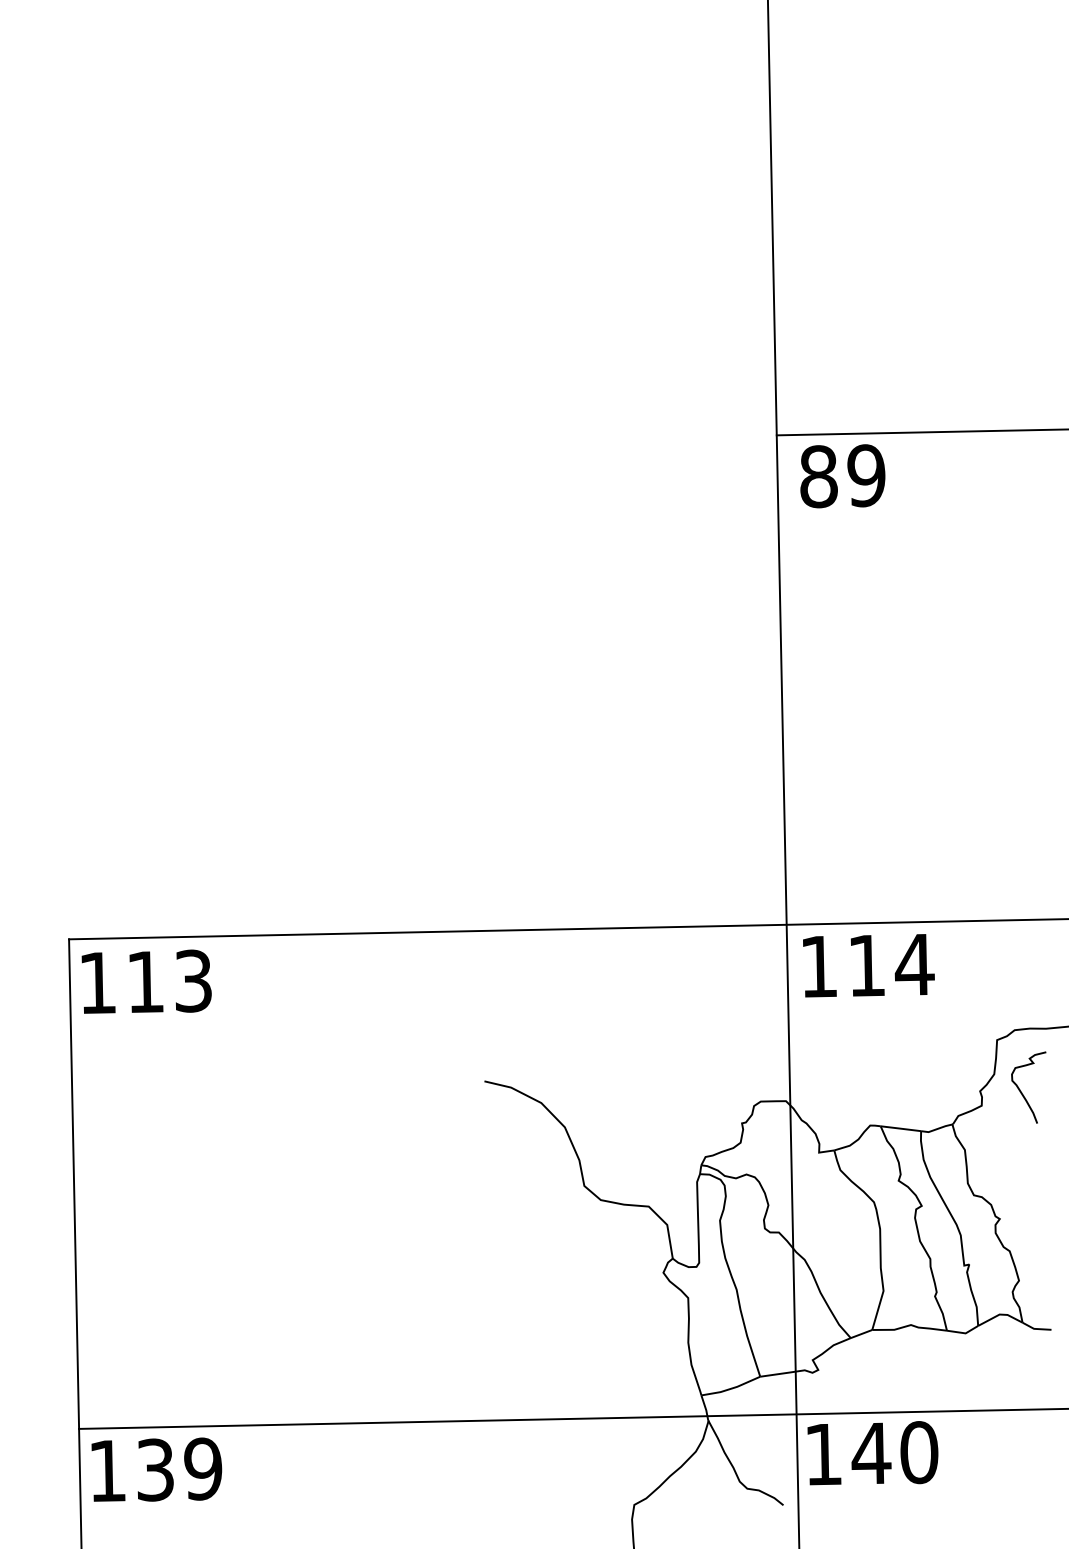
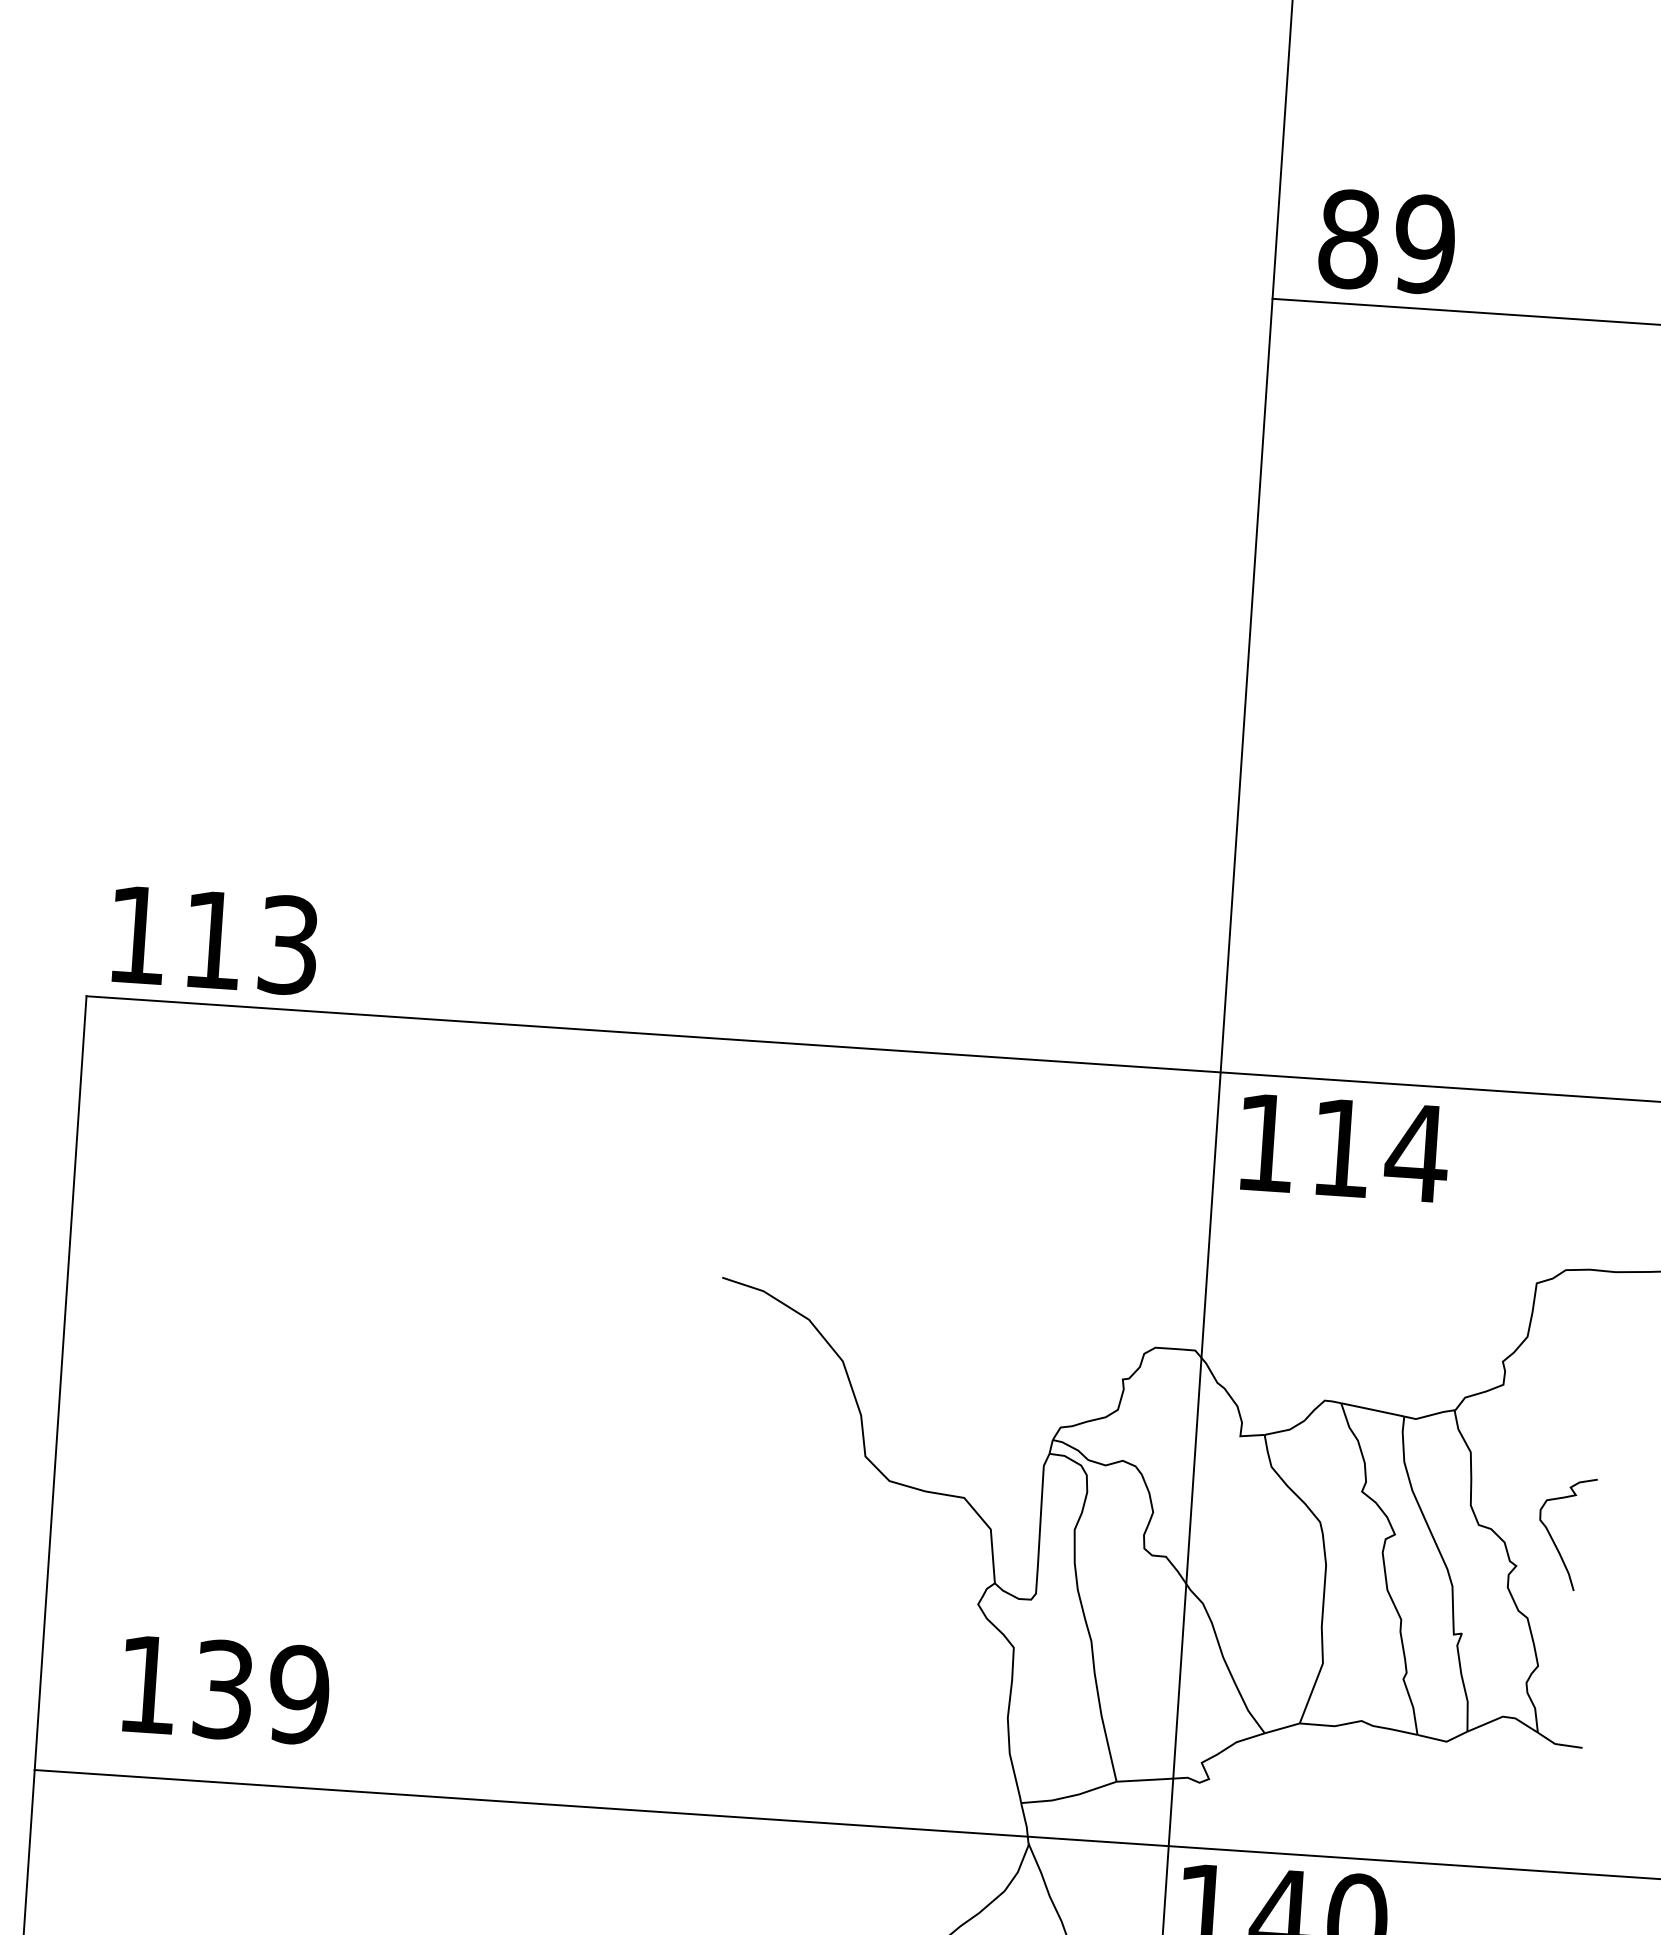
text: (842, 476) -> (1386, 242), moved
text: (146, 981) -> (214, 939), moved
curve: (1022, 1092) -> (1554, 1539), moved
text: (156, 1469) -> (225, 1689), moved

